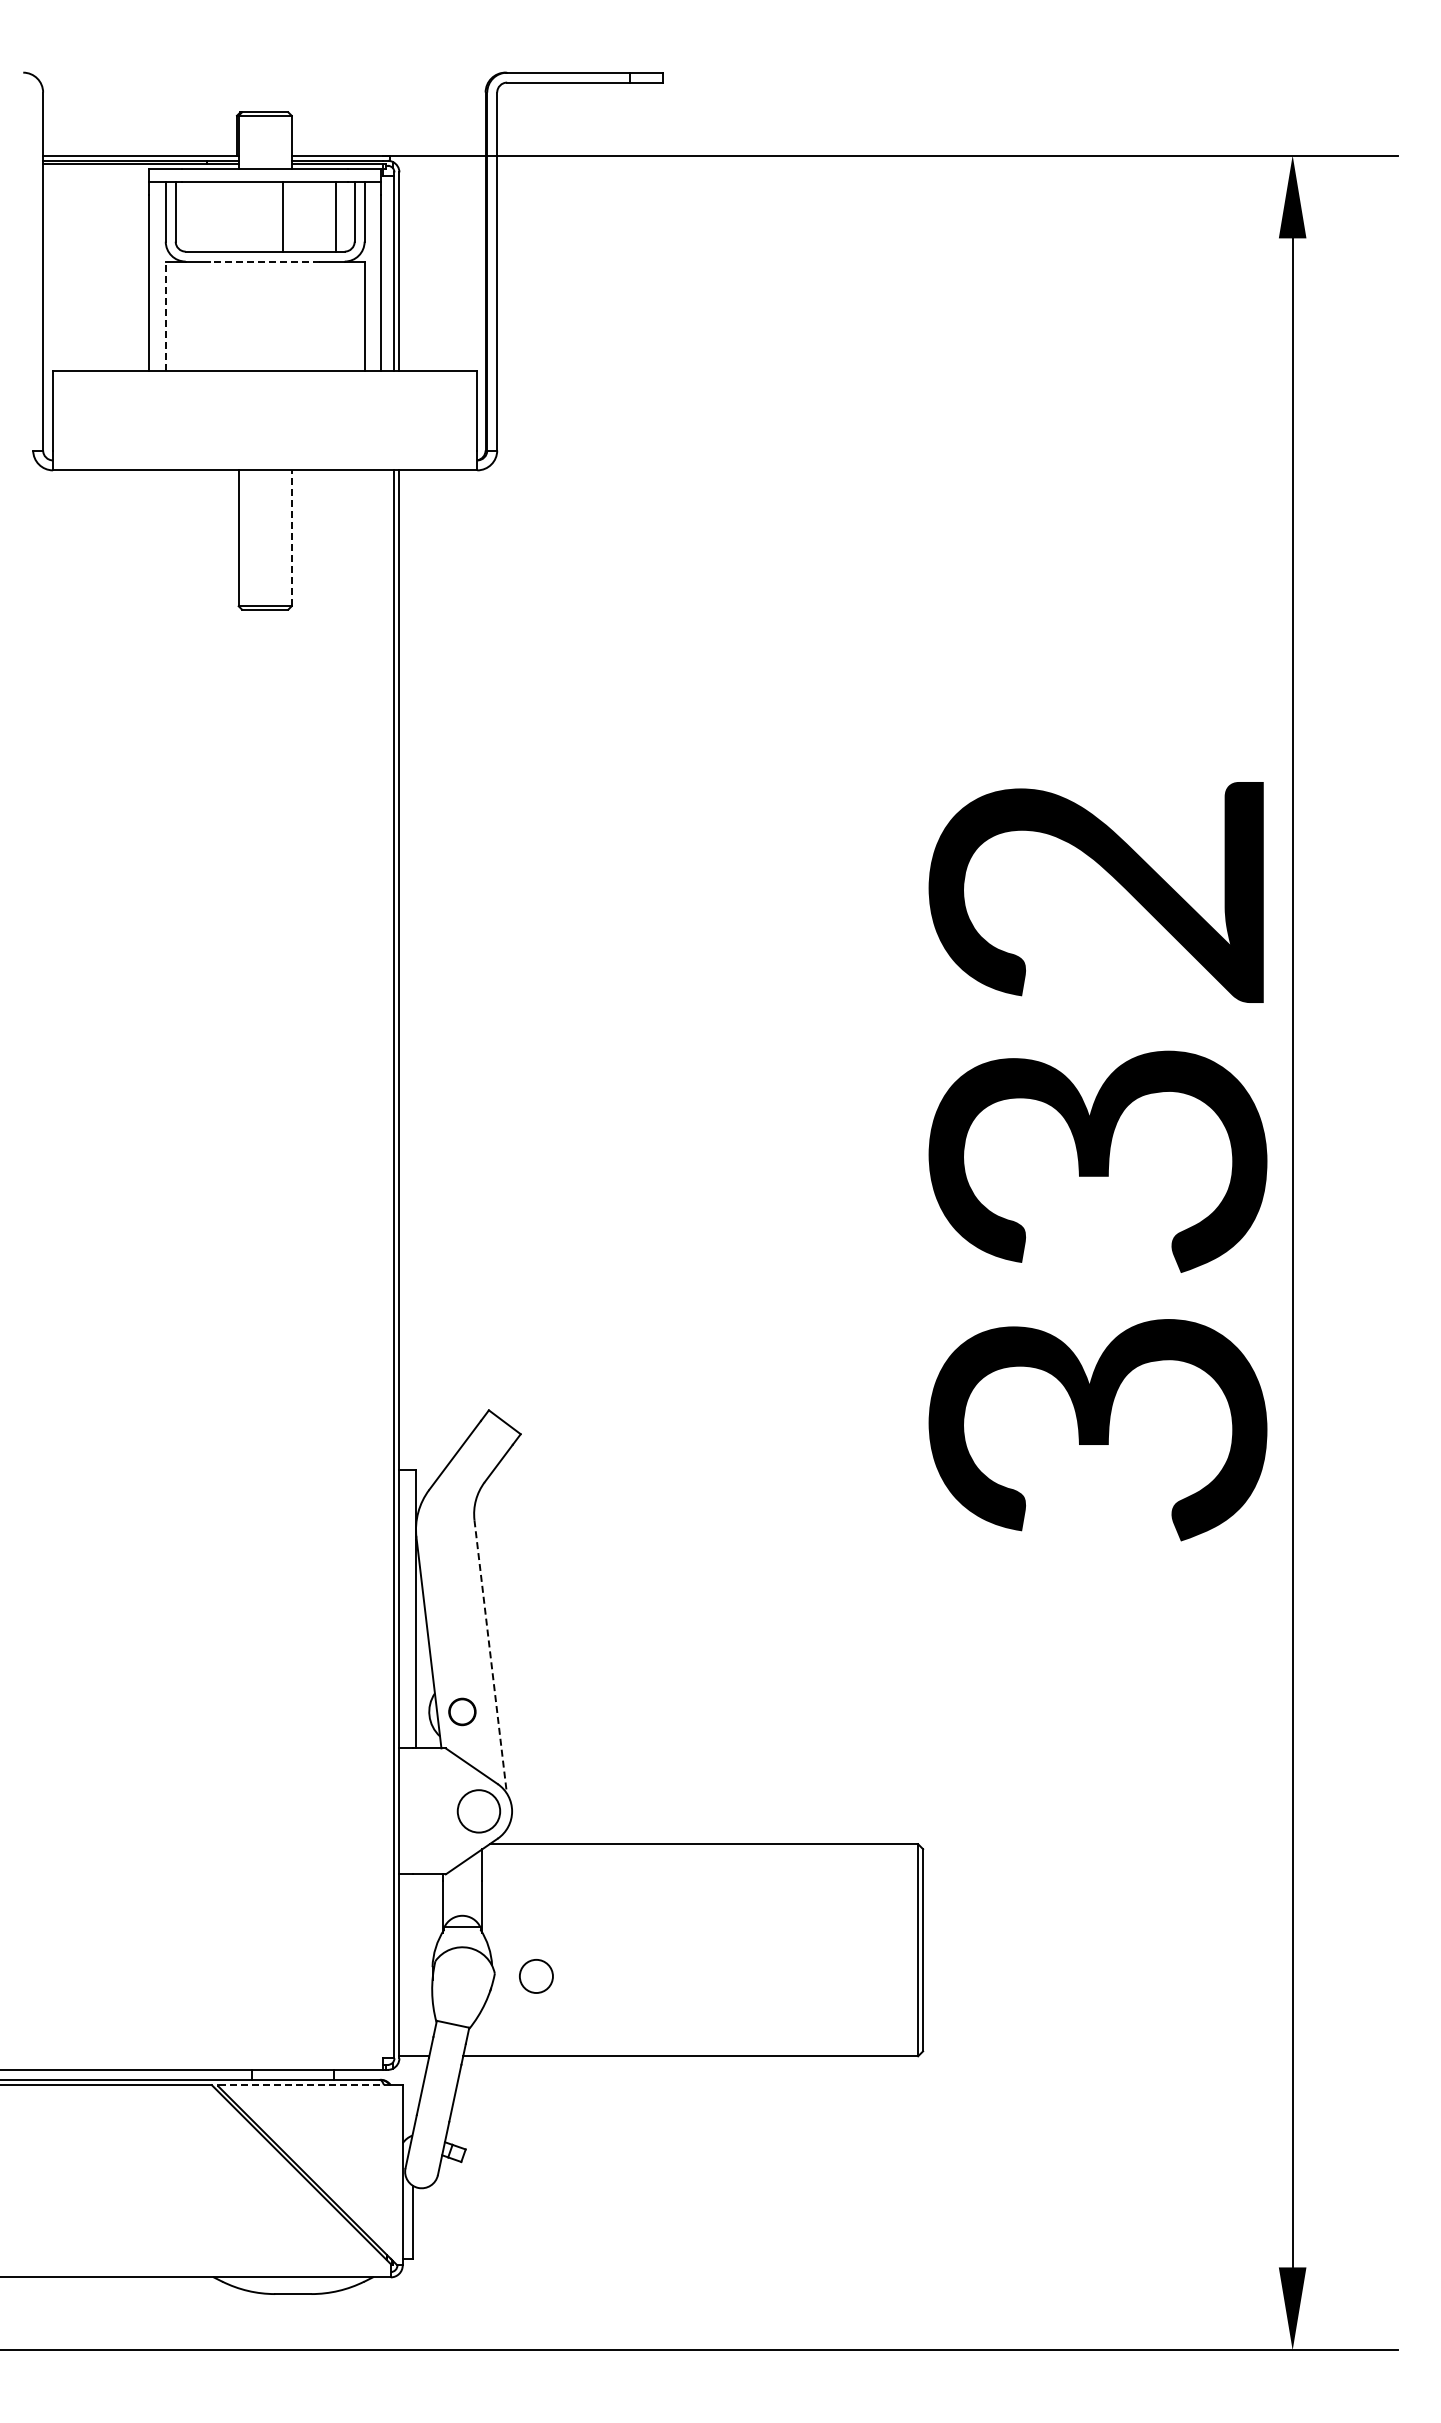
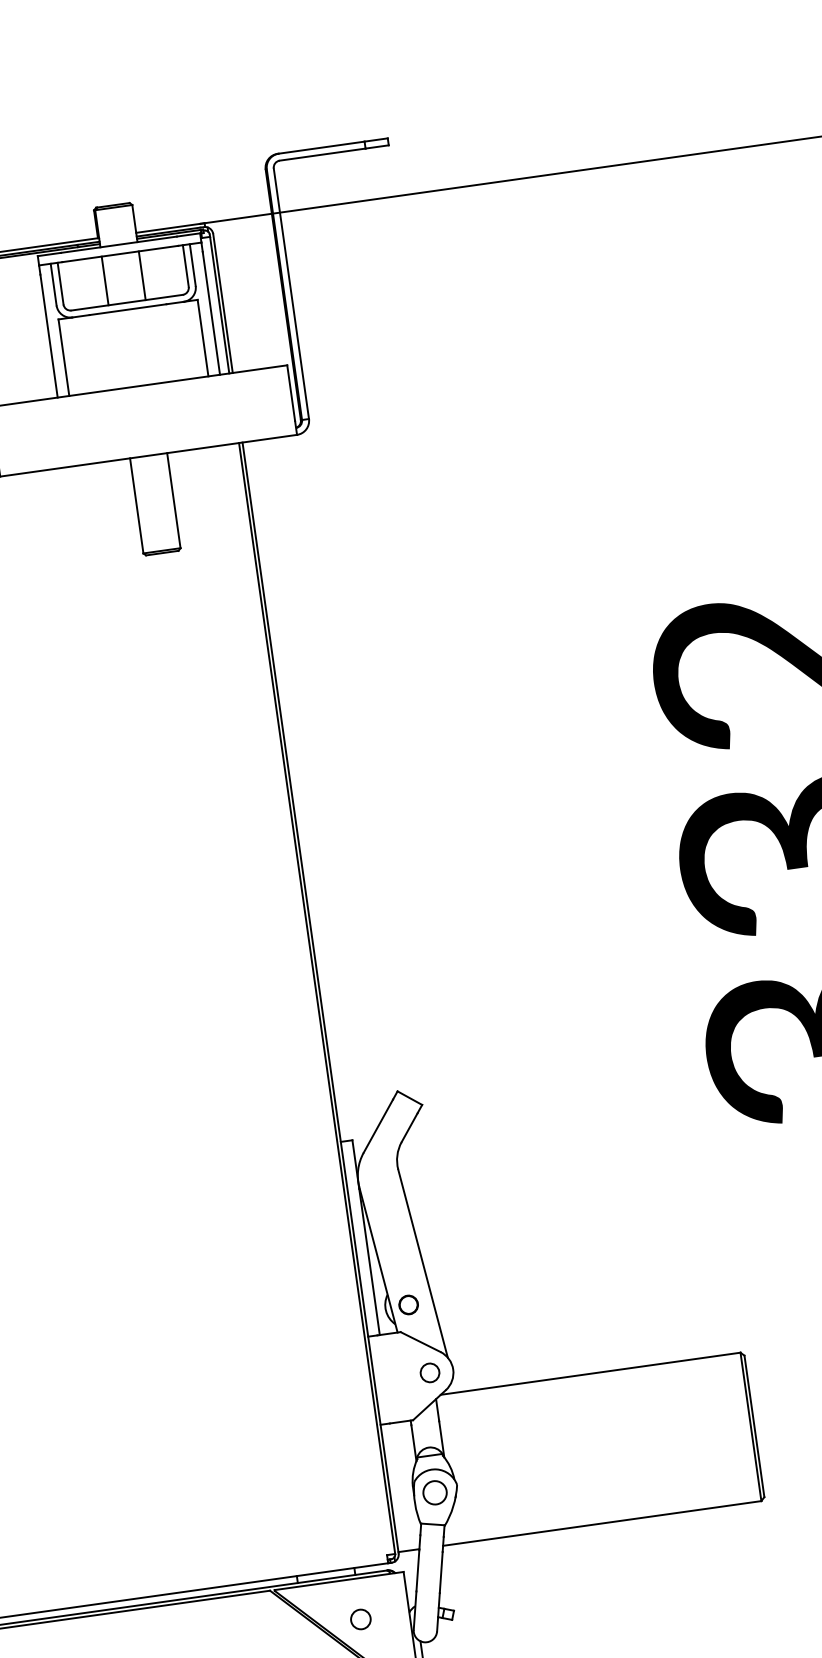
line: (282, 216) -> (104, 280), moved
line: (335, 216) -> (142, 275), moved
line: (265, 261) -> (128, 309), dashed -> solid
line: (165, 316) -> (63, 357), dashed -> solid
line: (291, 538) -> (173, 500), dashed -> solid
line: (490, 1656) -> (422, 1263), dashed -> solid
circle: (478, 1811) -> (429, 1373), size x0.62
circle: (536, 1976) -> (435, 1492), moved
line: (304, 2085) -> (334, 1581), dashed -> solid
circle: (333, 2143) -> (360, 1619), added

